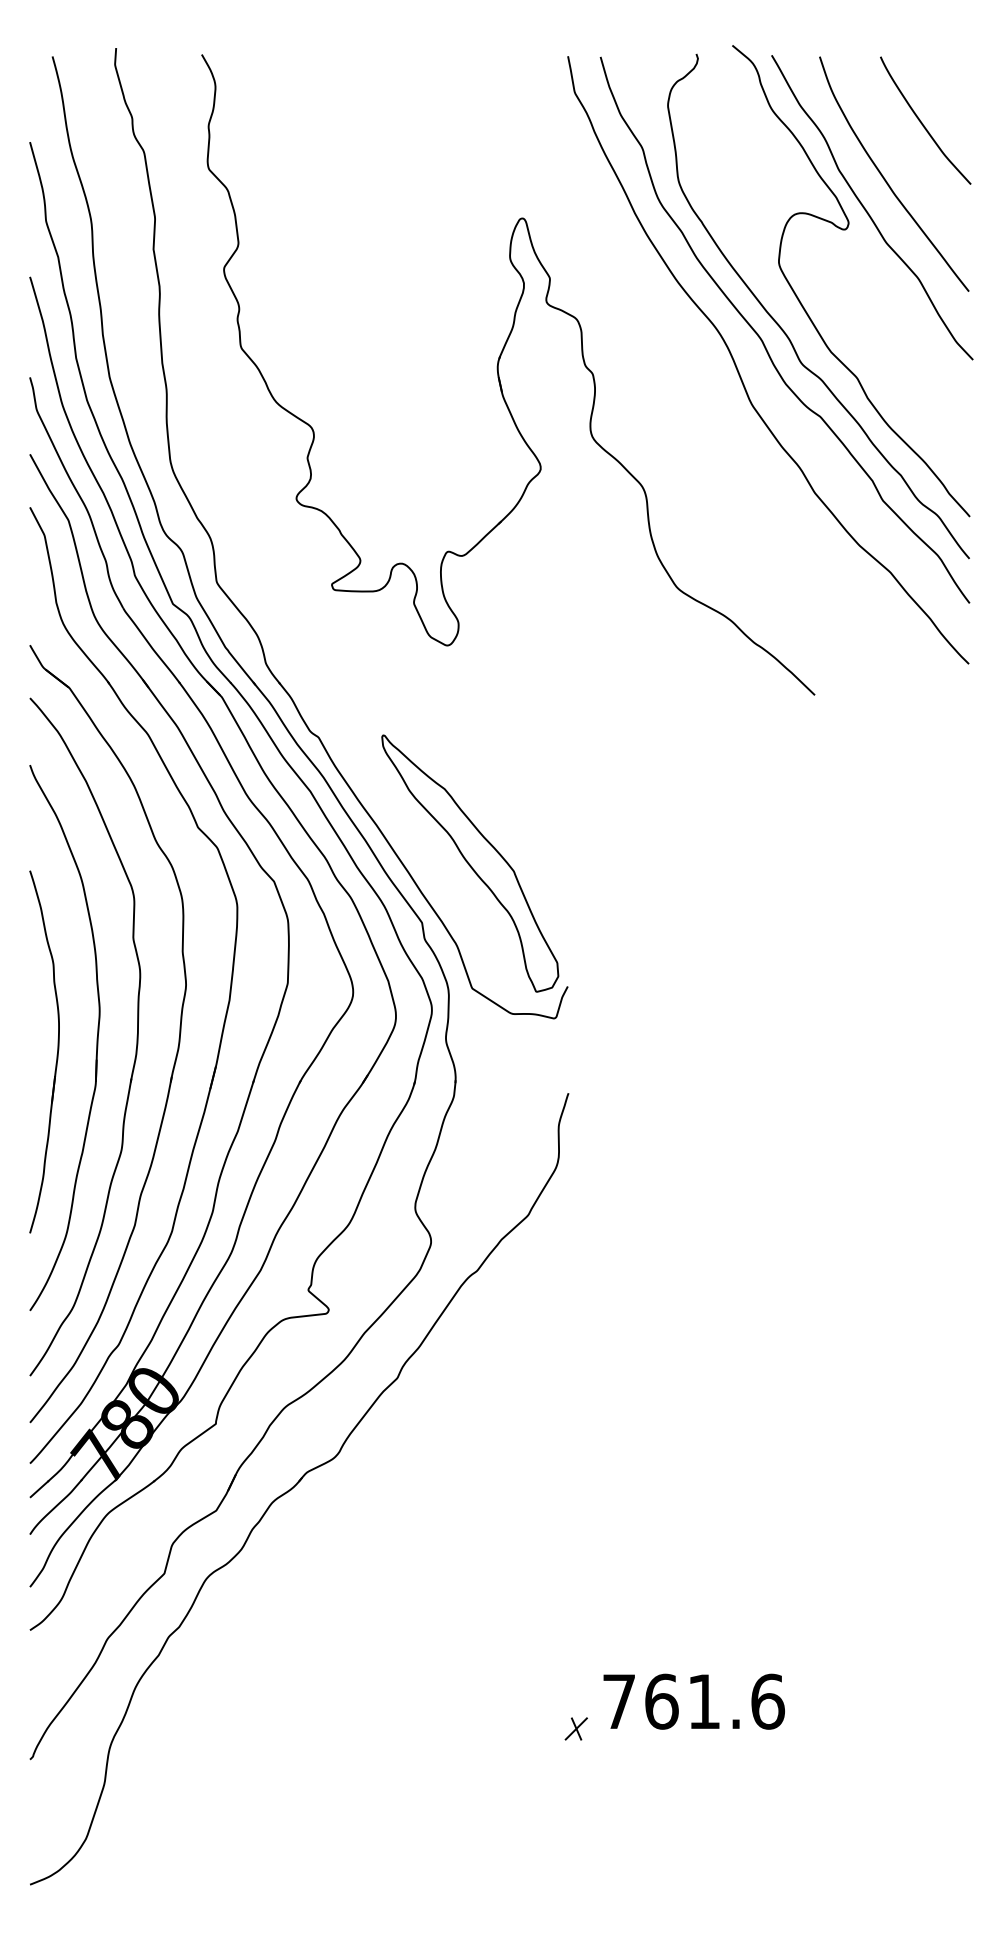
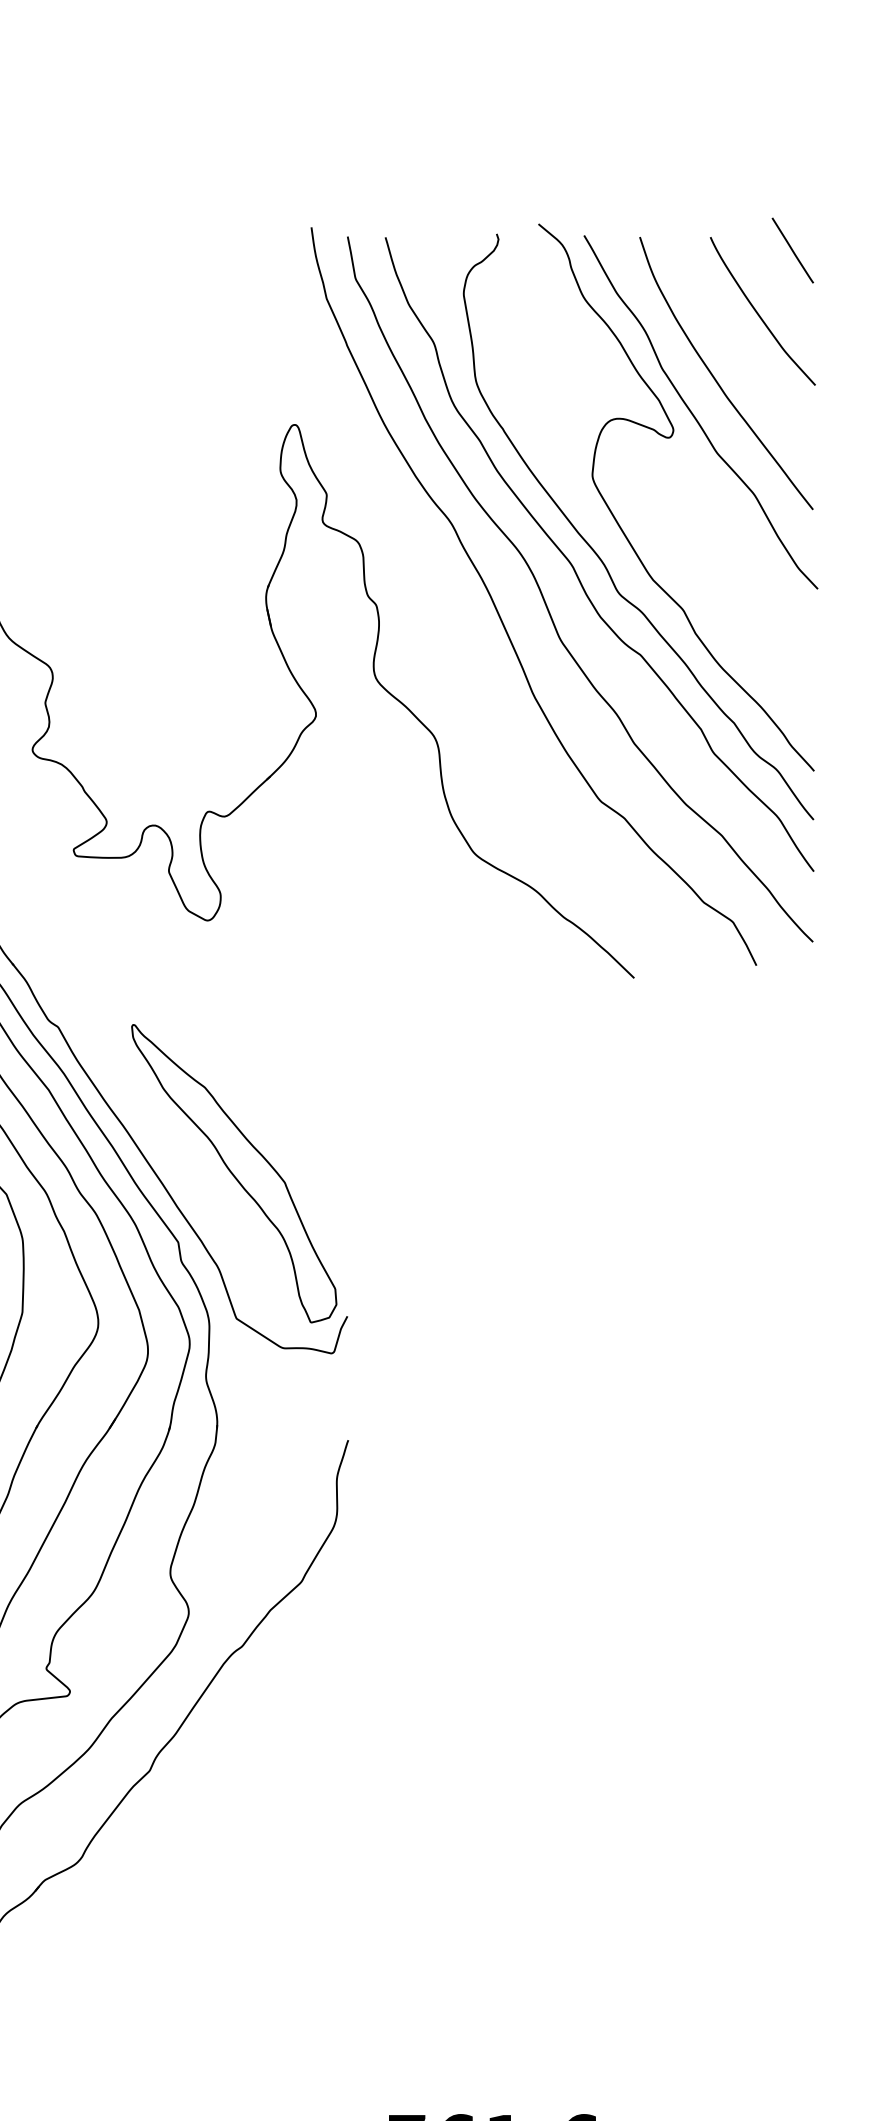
line: (951, 68) -> (792, 250), added
curve: (698, 379) -> (499, 611), added

